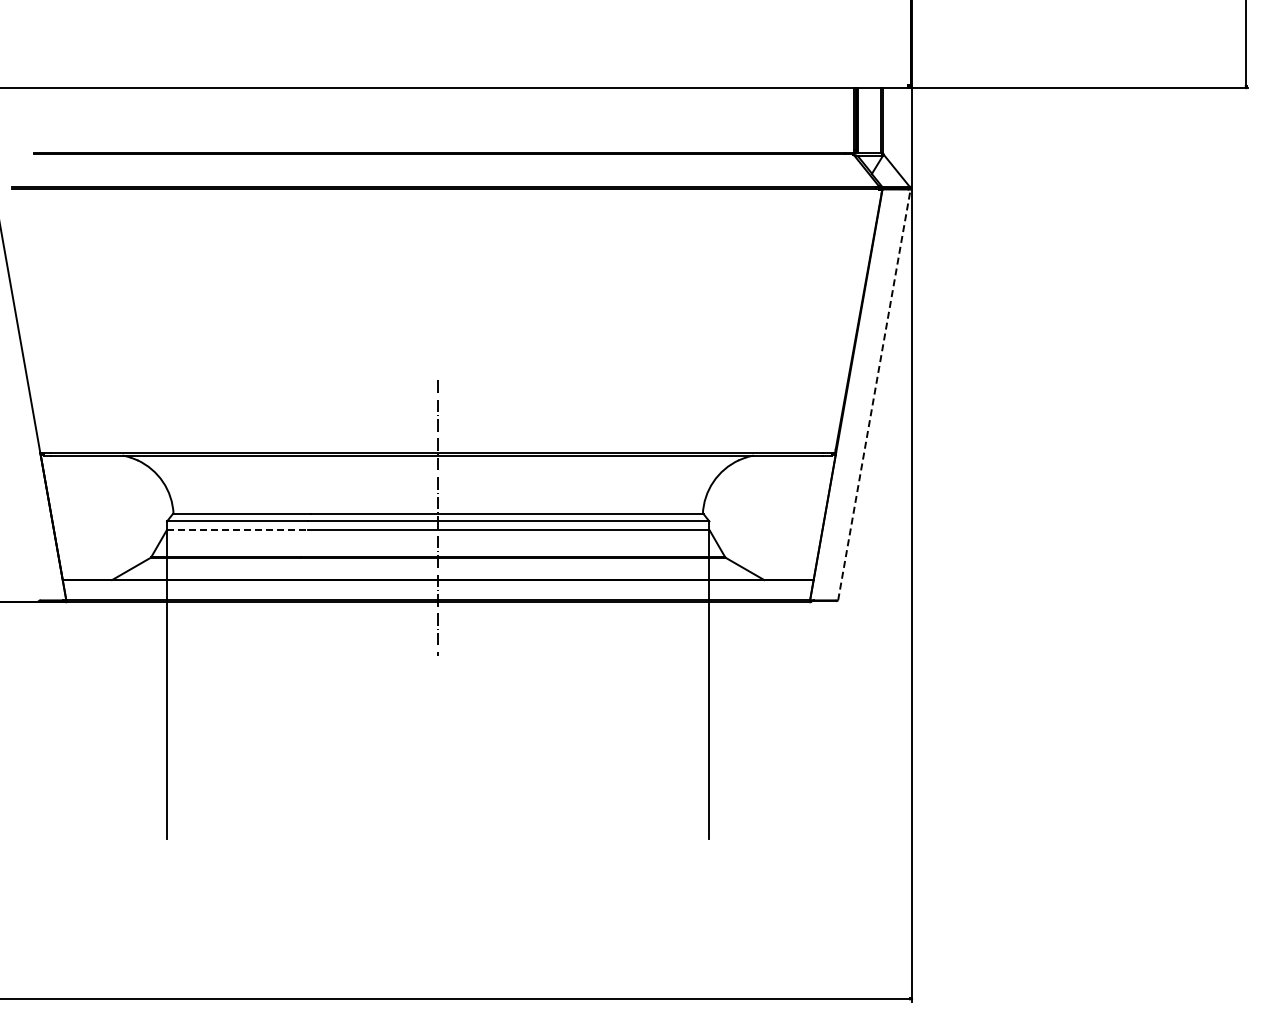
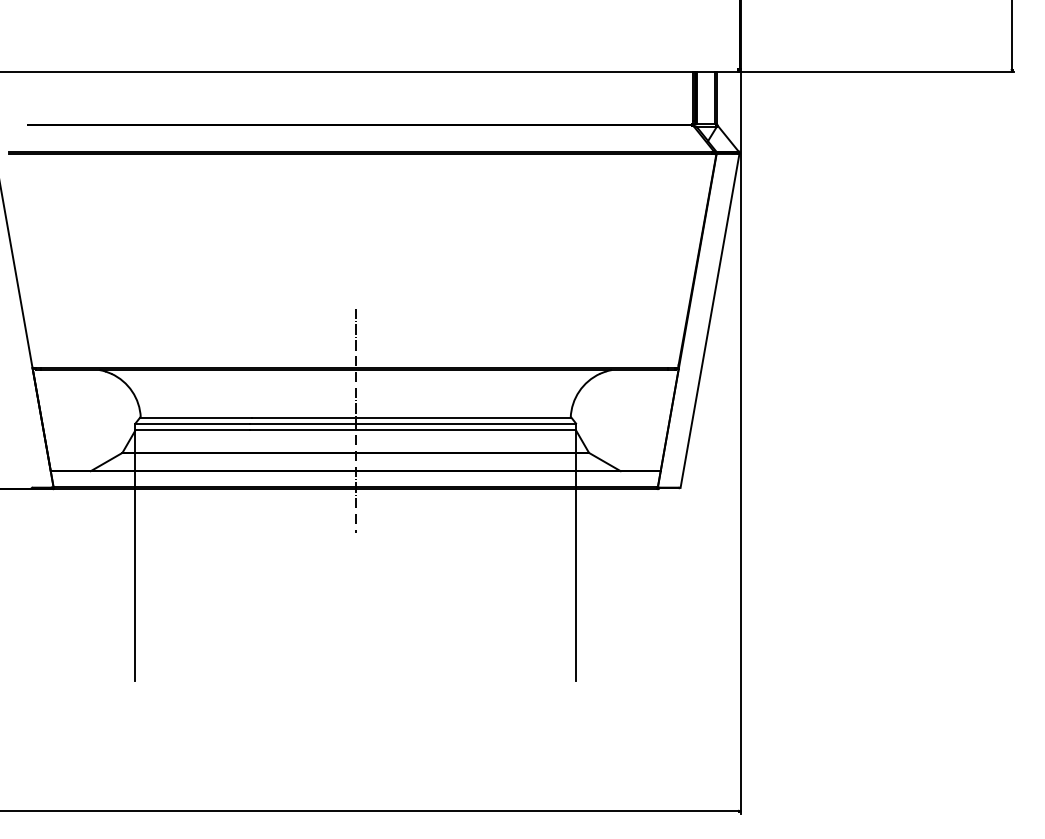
line: (874, 394) -> (710, 320), dashed -> solid
line: (237, 529) -> (192, 430), dashed -> solid

